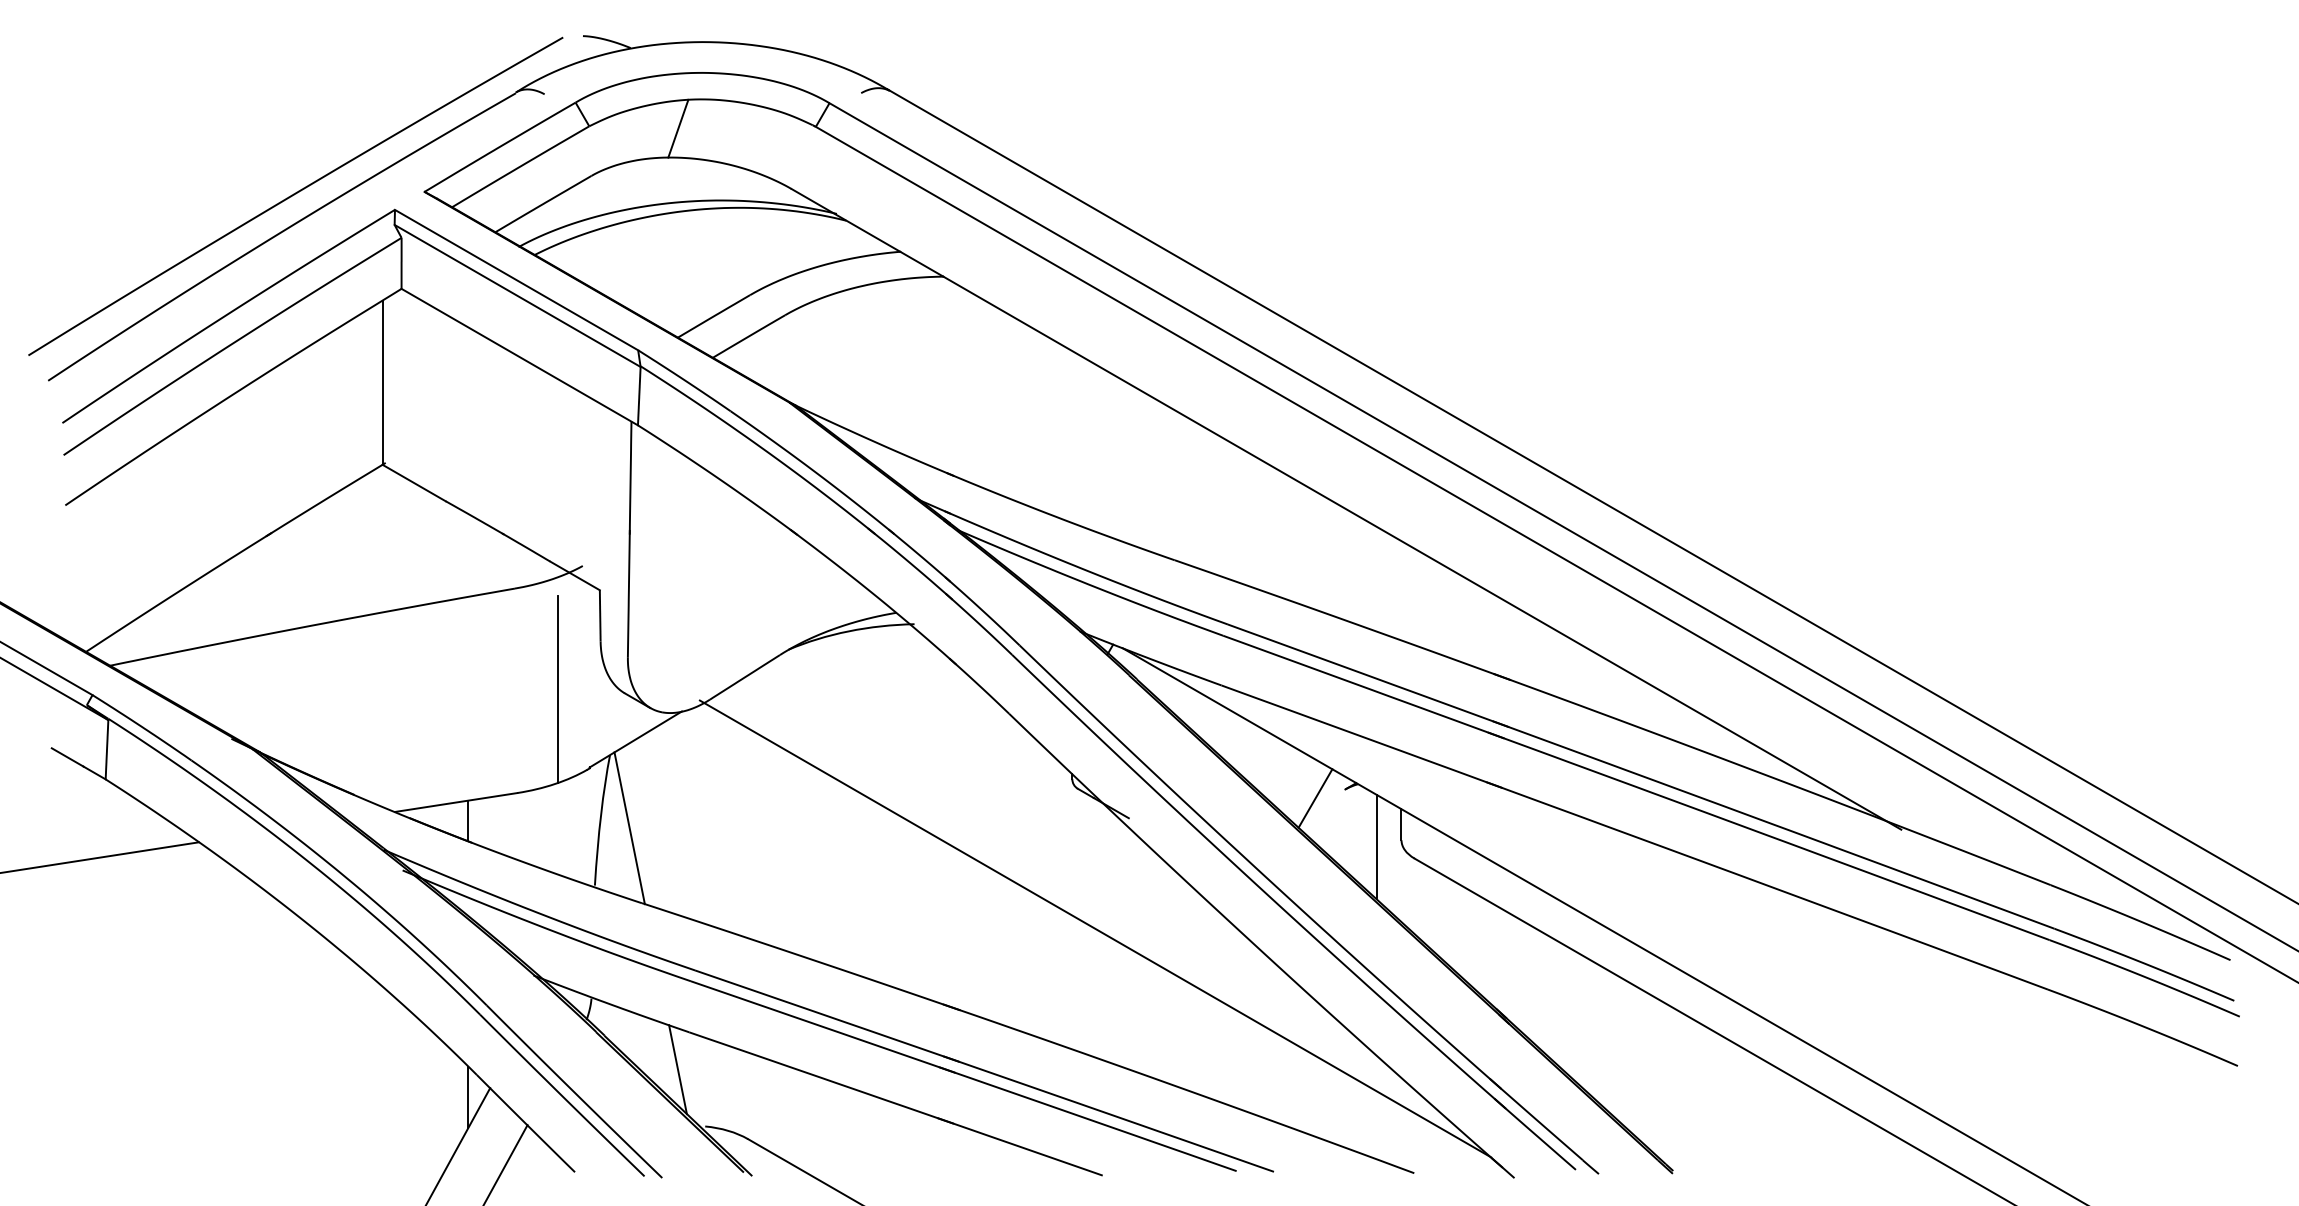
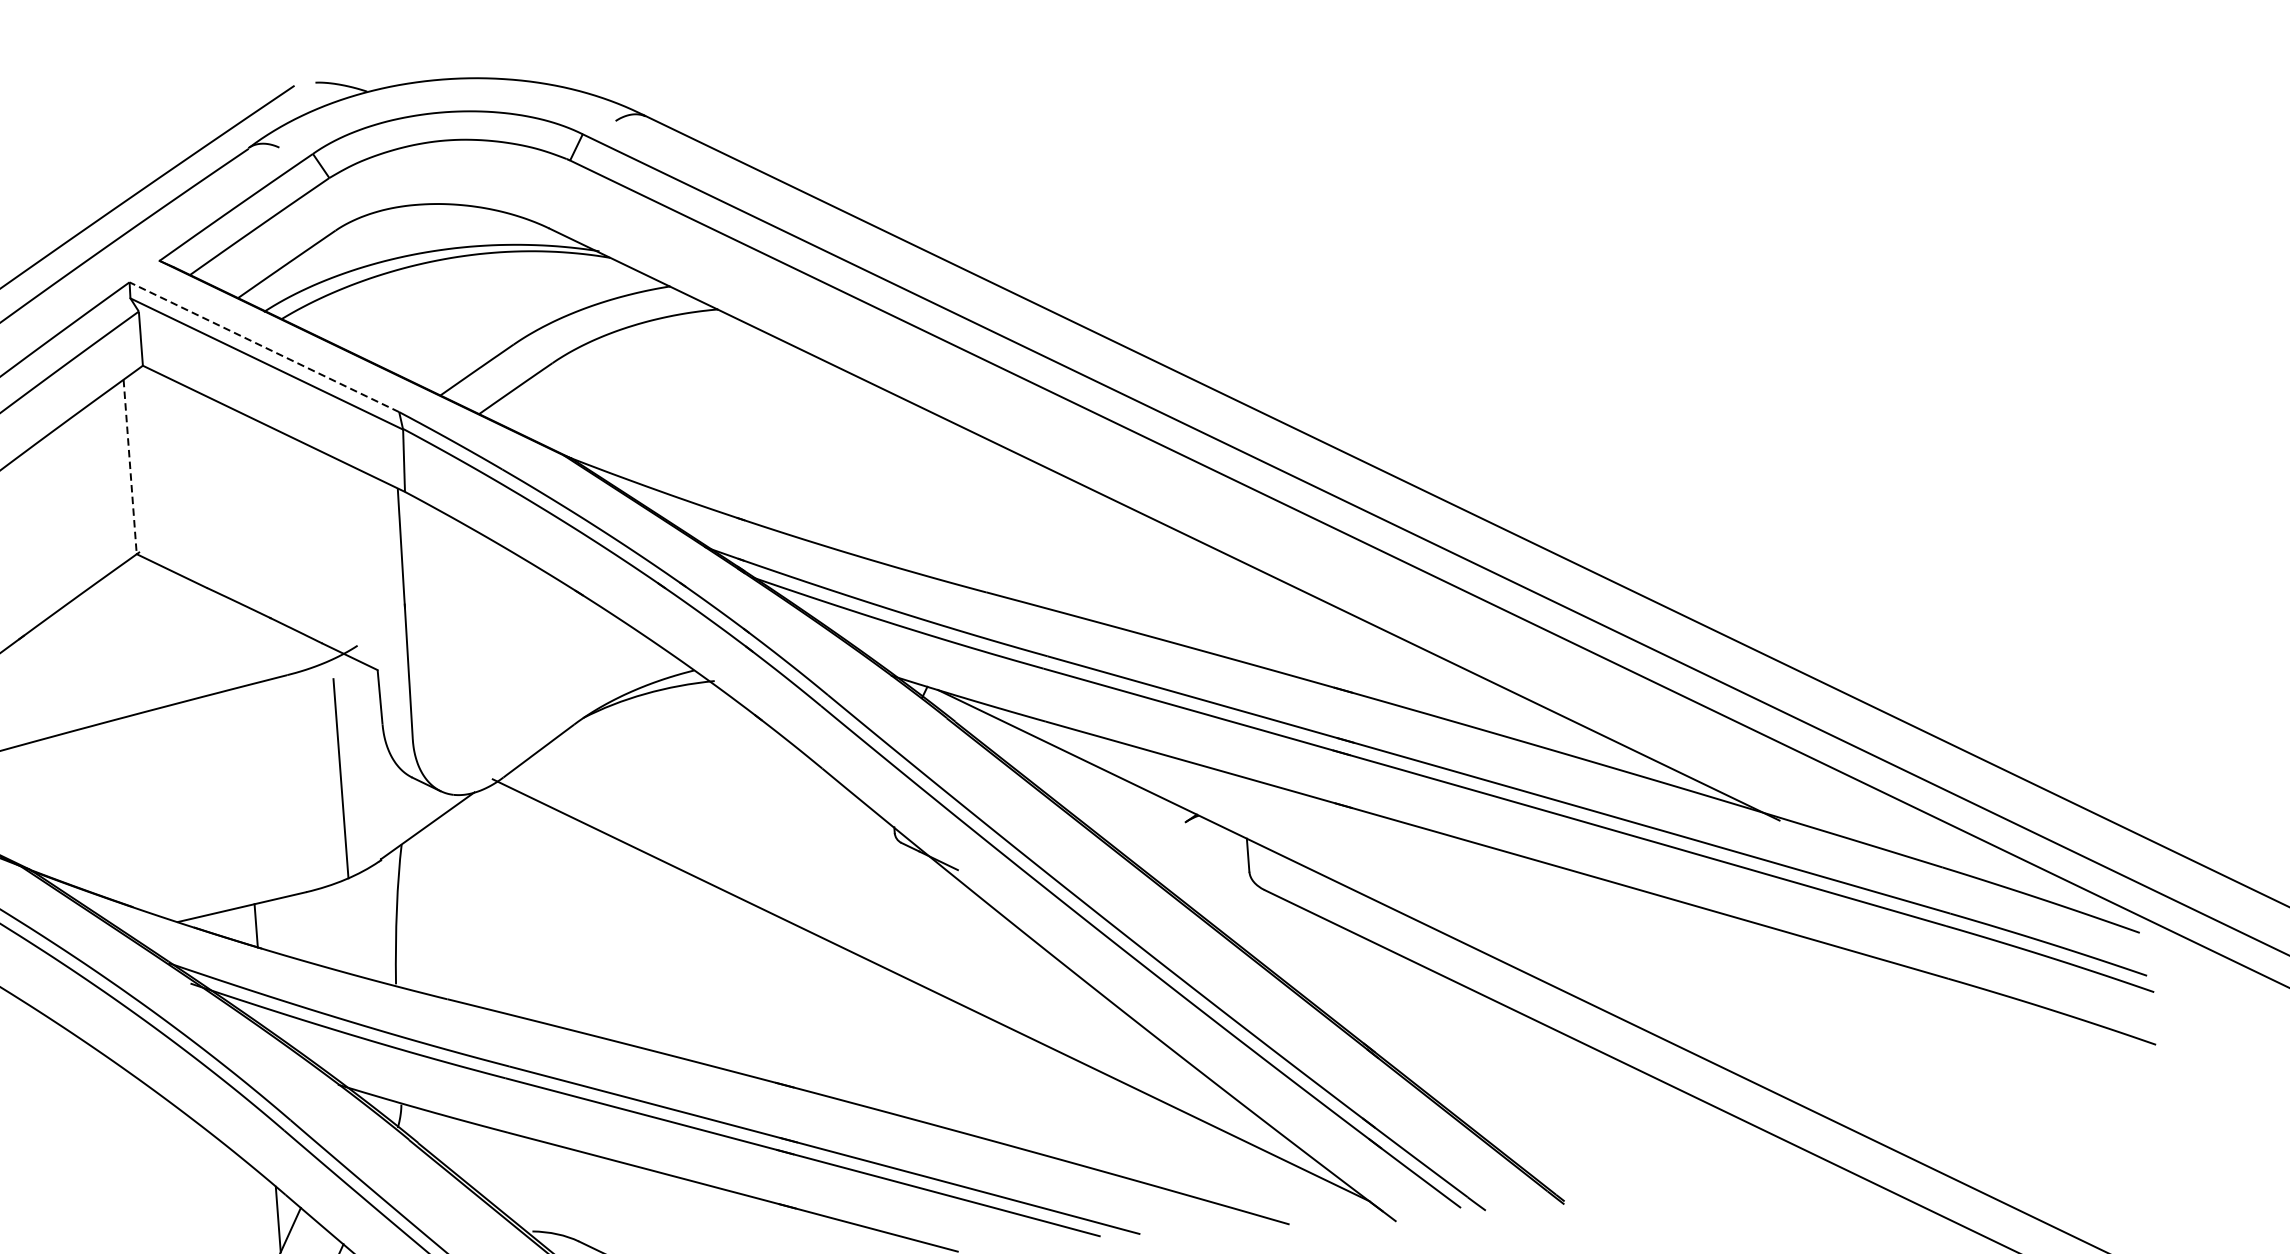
line: (678, 128) -> (424, 173), removed
line: (516, 279) -> (264, 346), solid -> dashed
line: (382, 383) -> (130, 467), solid -> dashed
line: (1315, 798) -> (1154, 834), removed
line: (629, 828) -> (428, 920), removed
line: (1377, 846) -> (1224, 880), removed
line: (677, 1069) -> (498, 1173), removed

